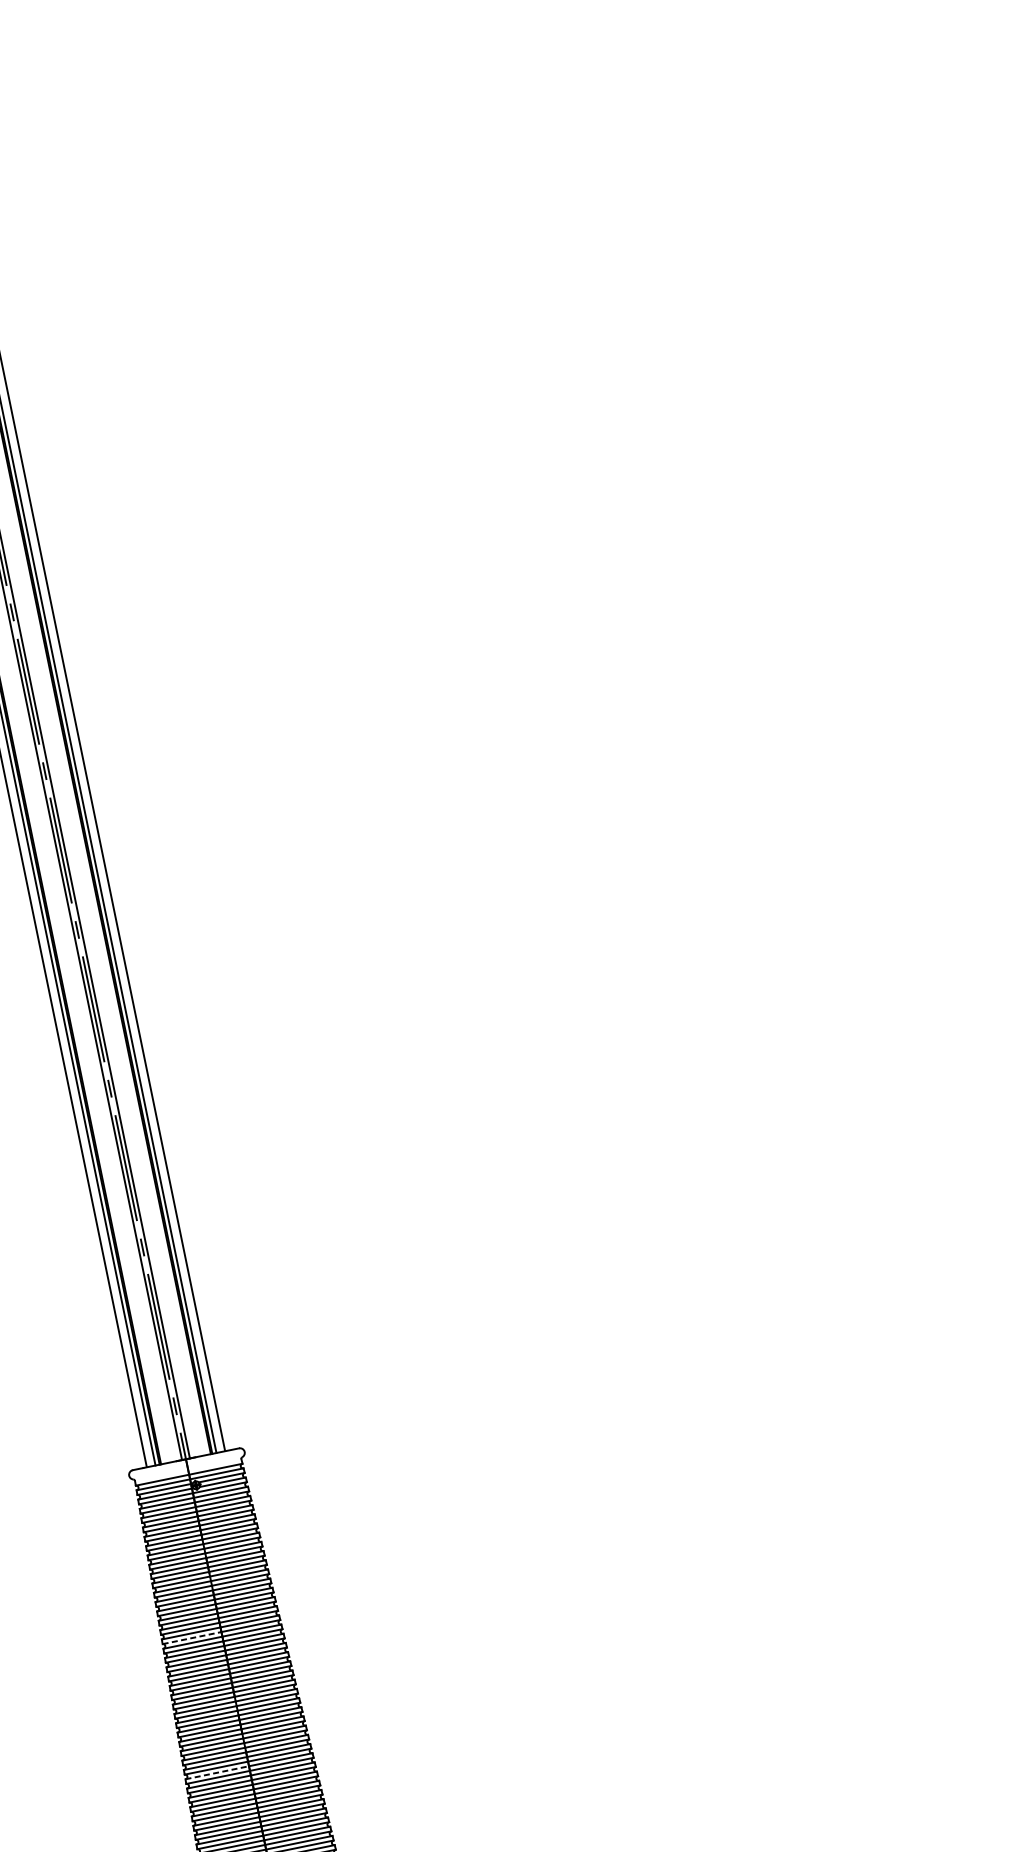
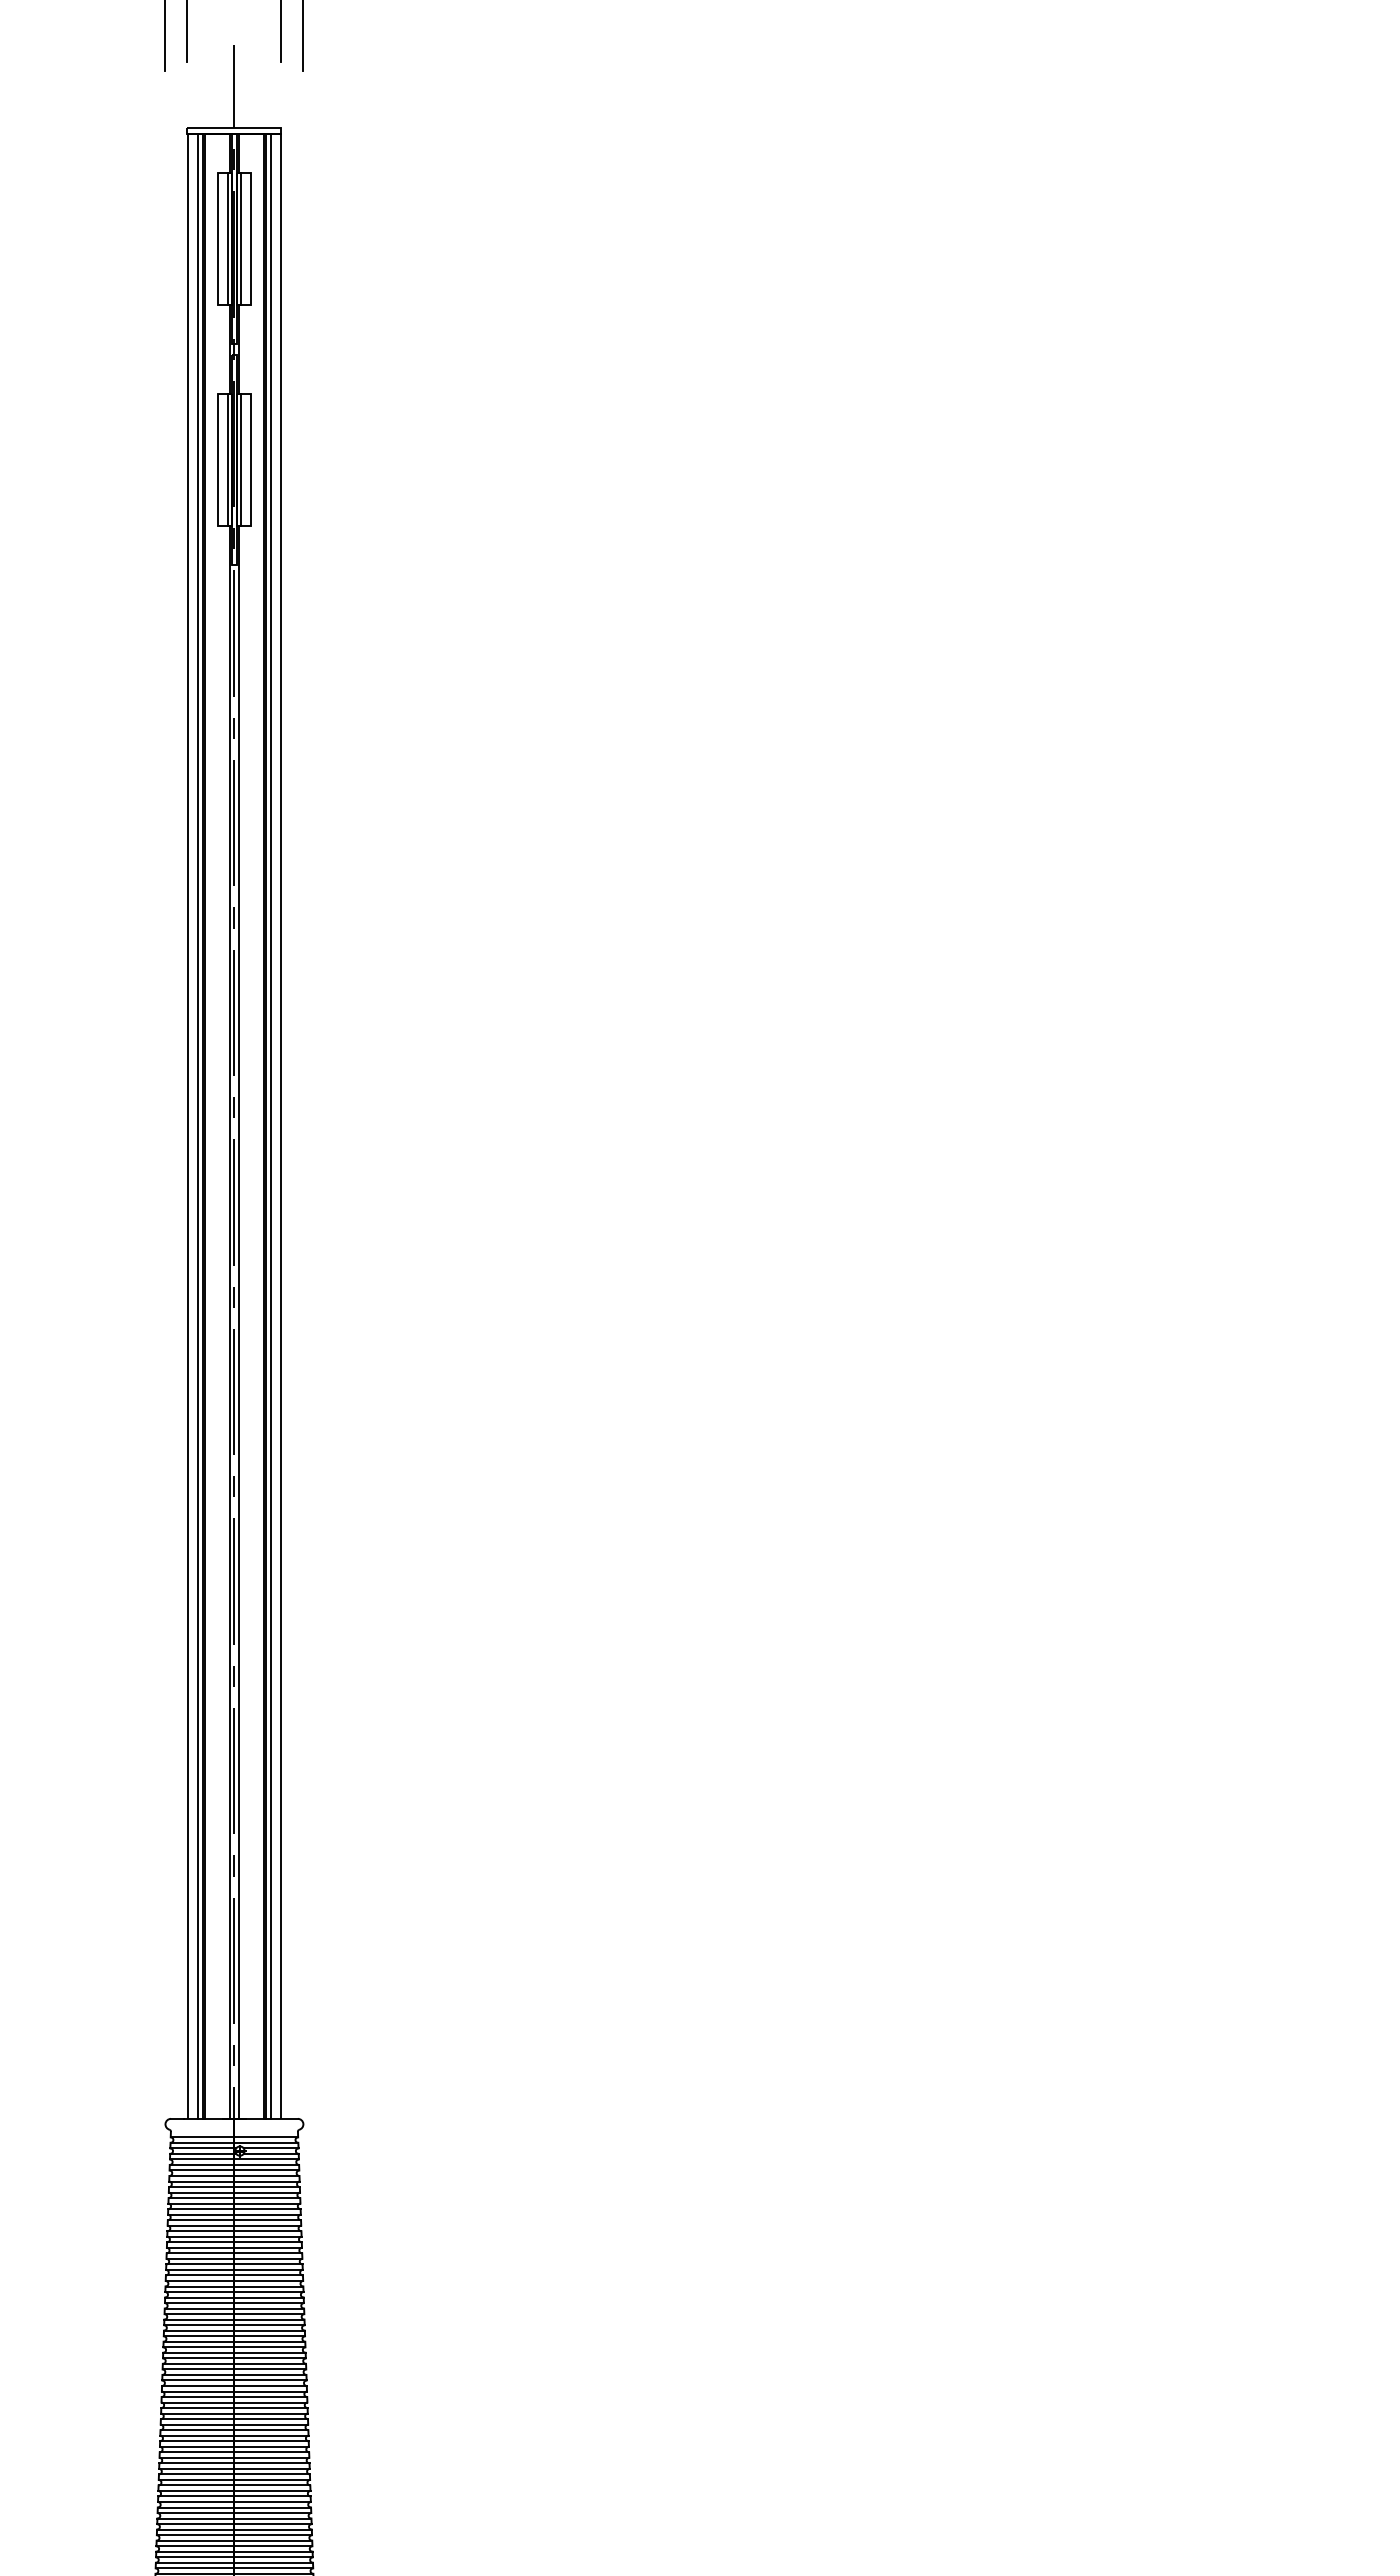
line: (192, 1638) -> (199, 2325), dashed -> solid
line: (217, 1772) -> (196, 2485), dashed -> solid

